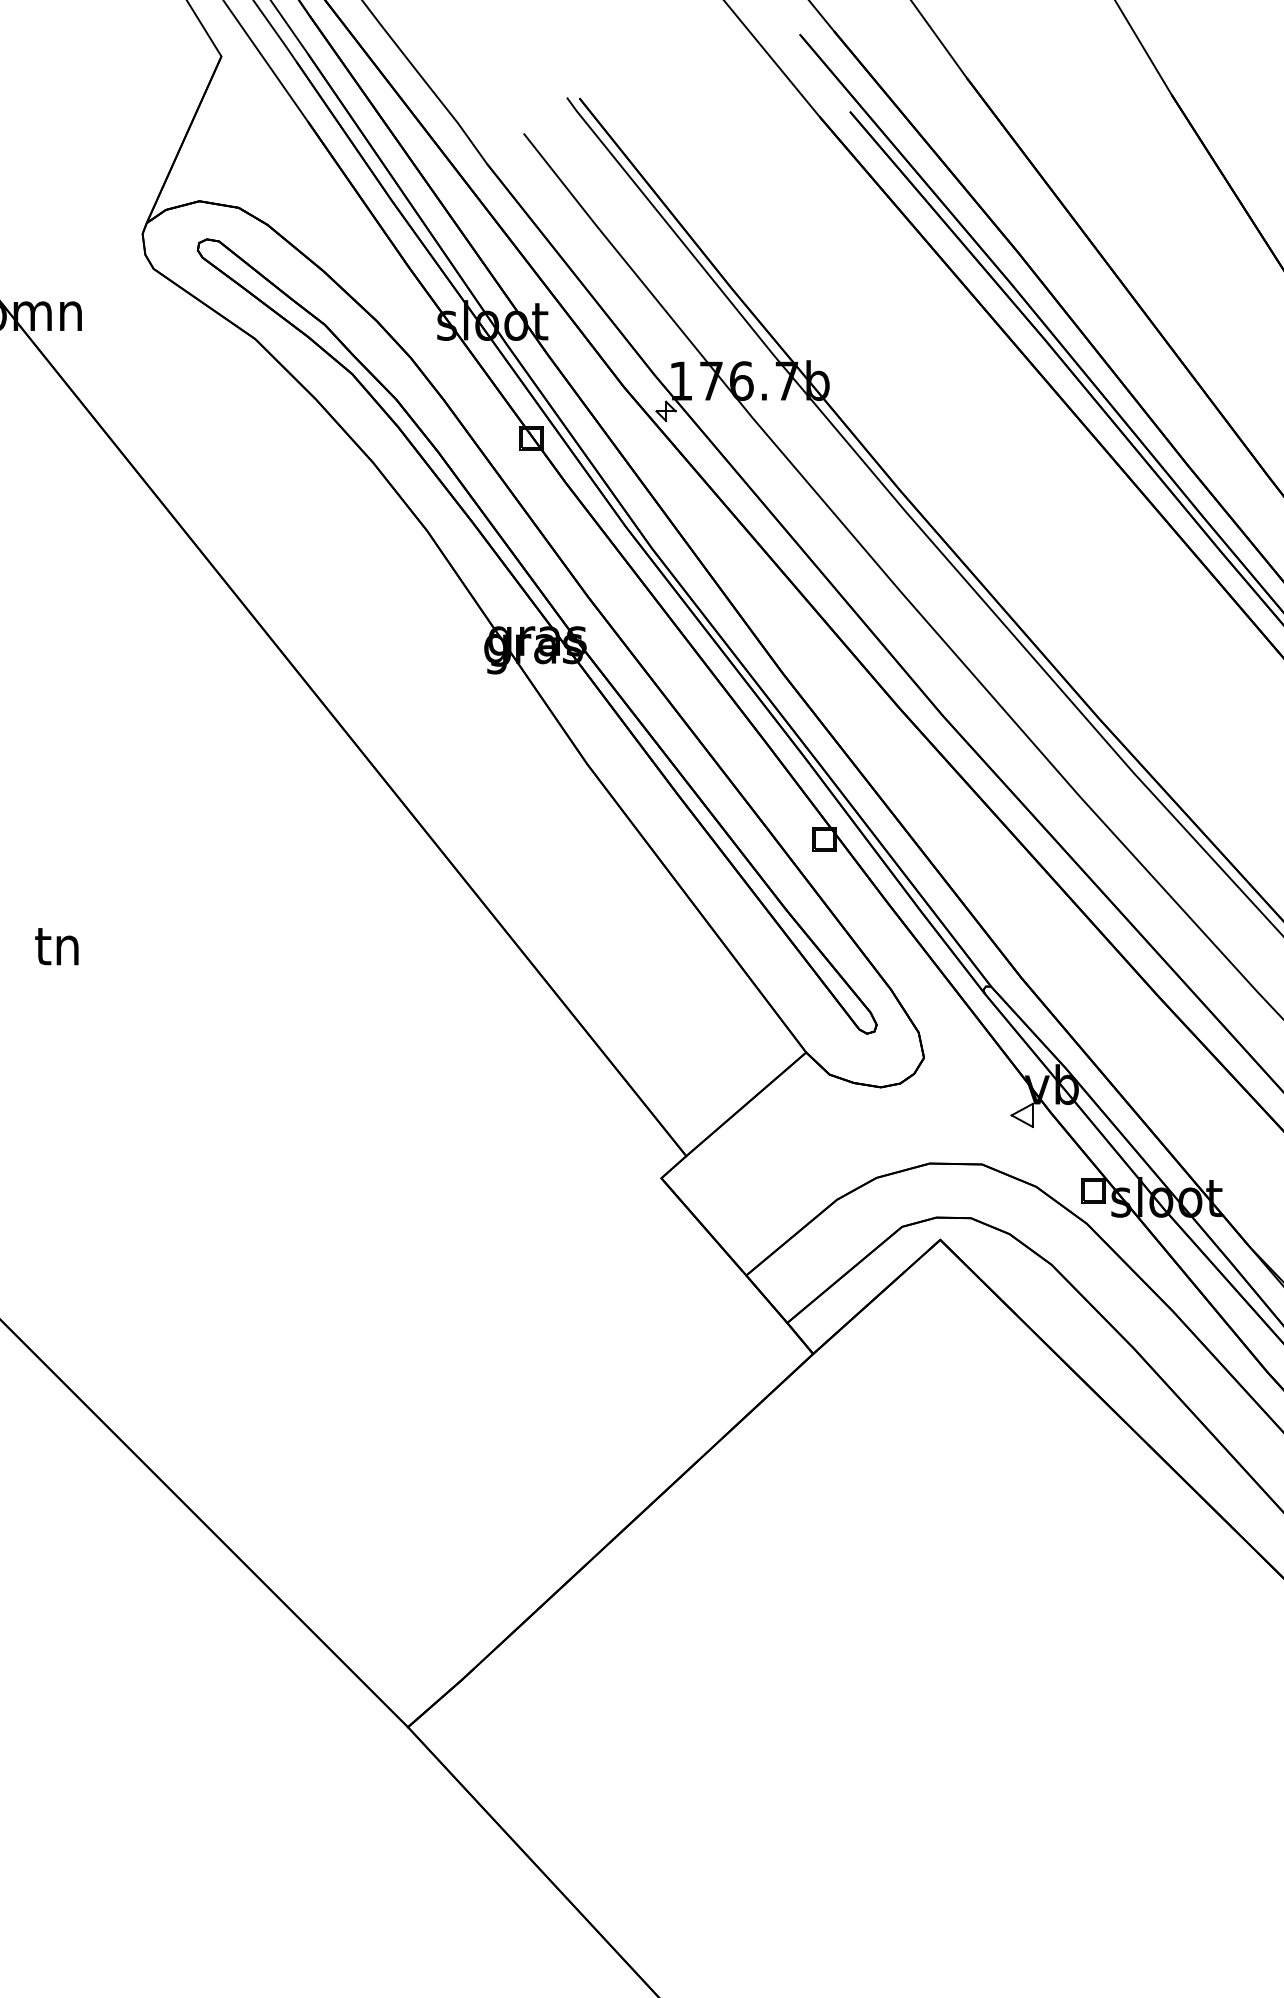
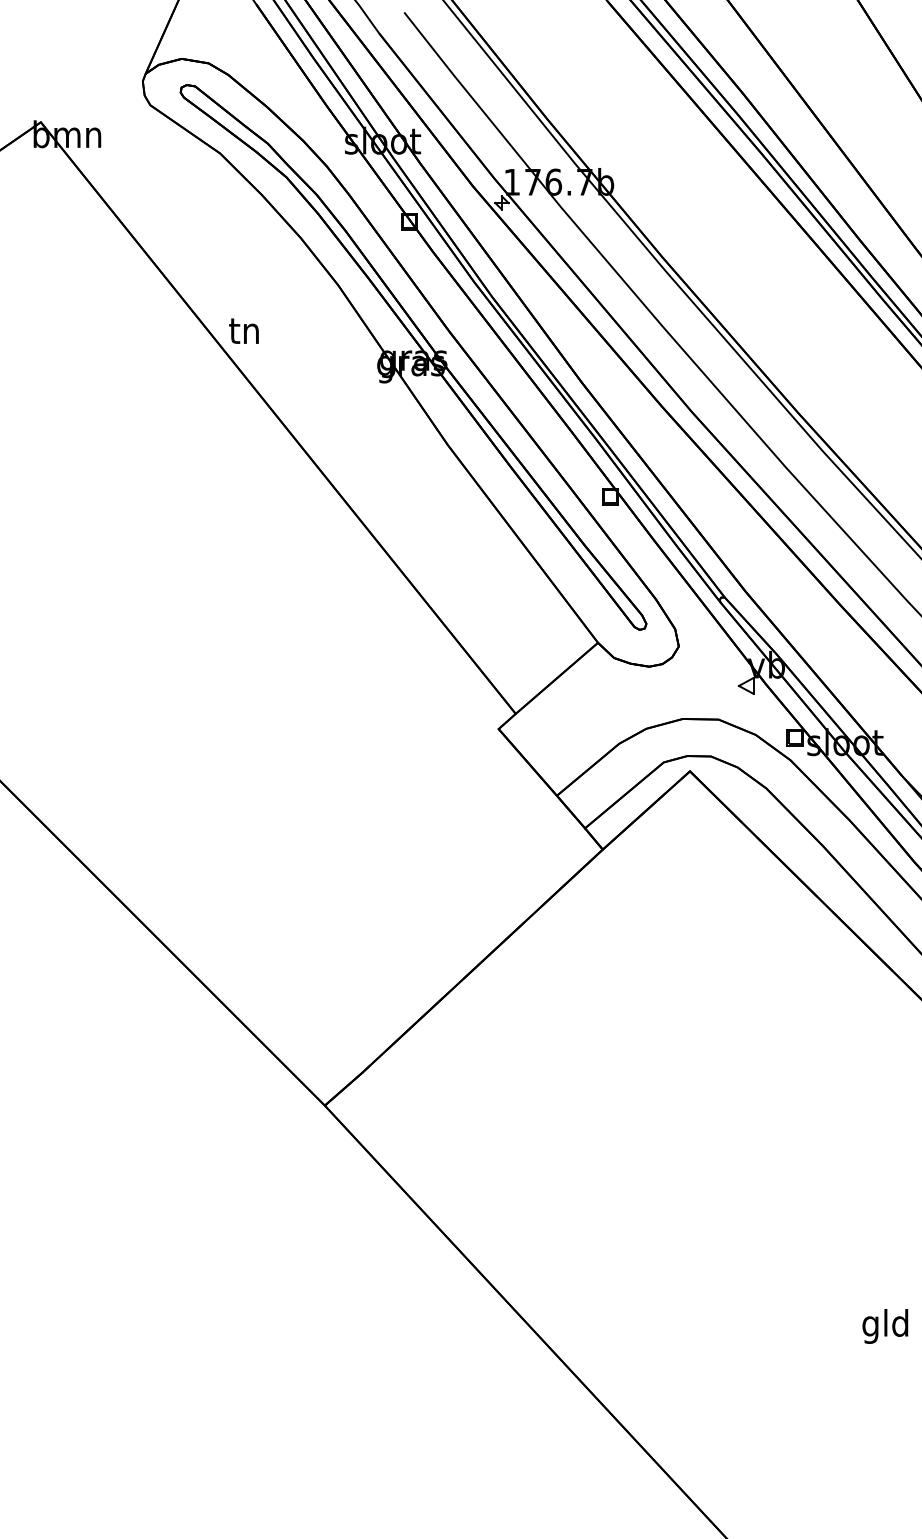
text: (56, 945) -> (243, 330), moved

